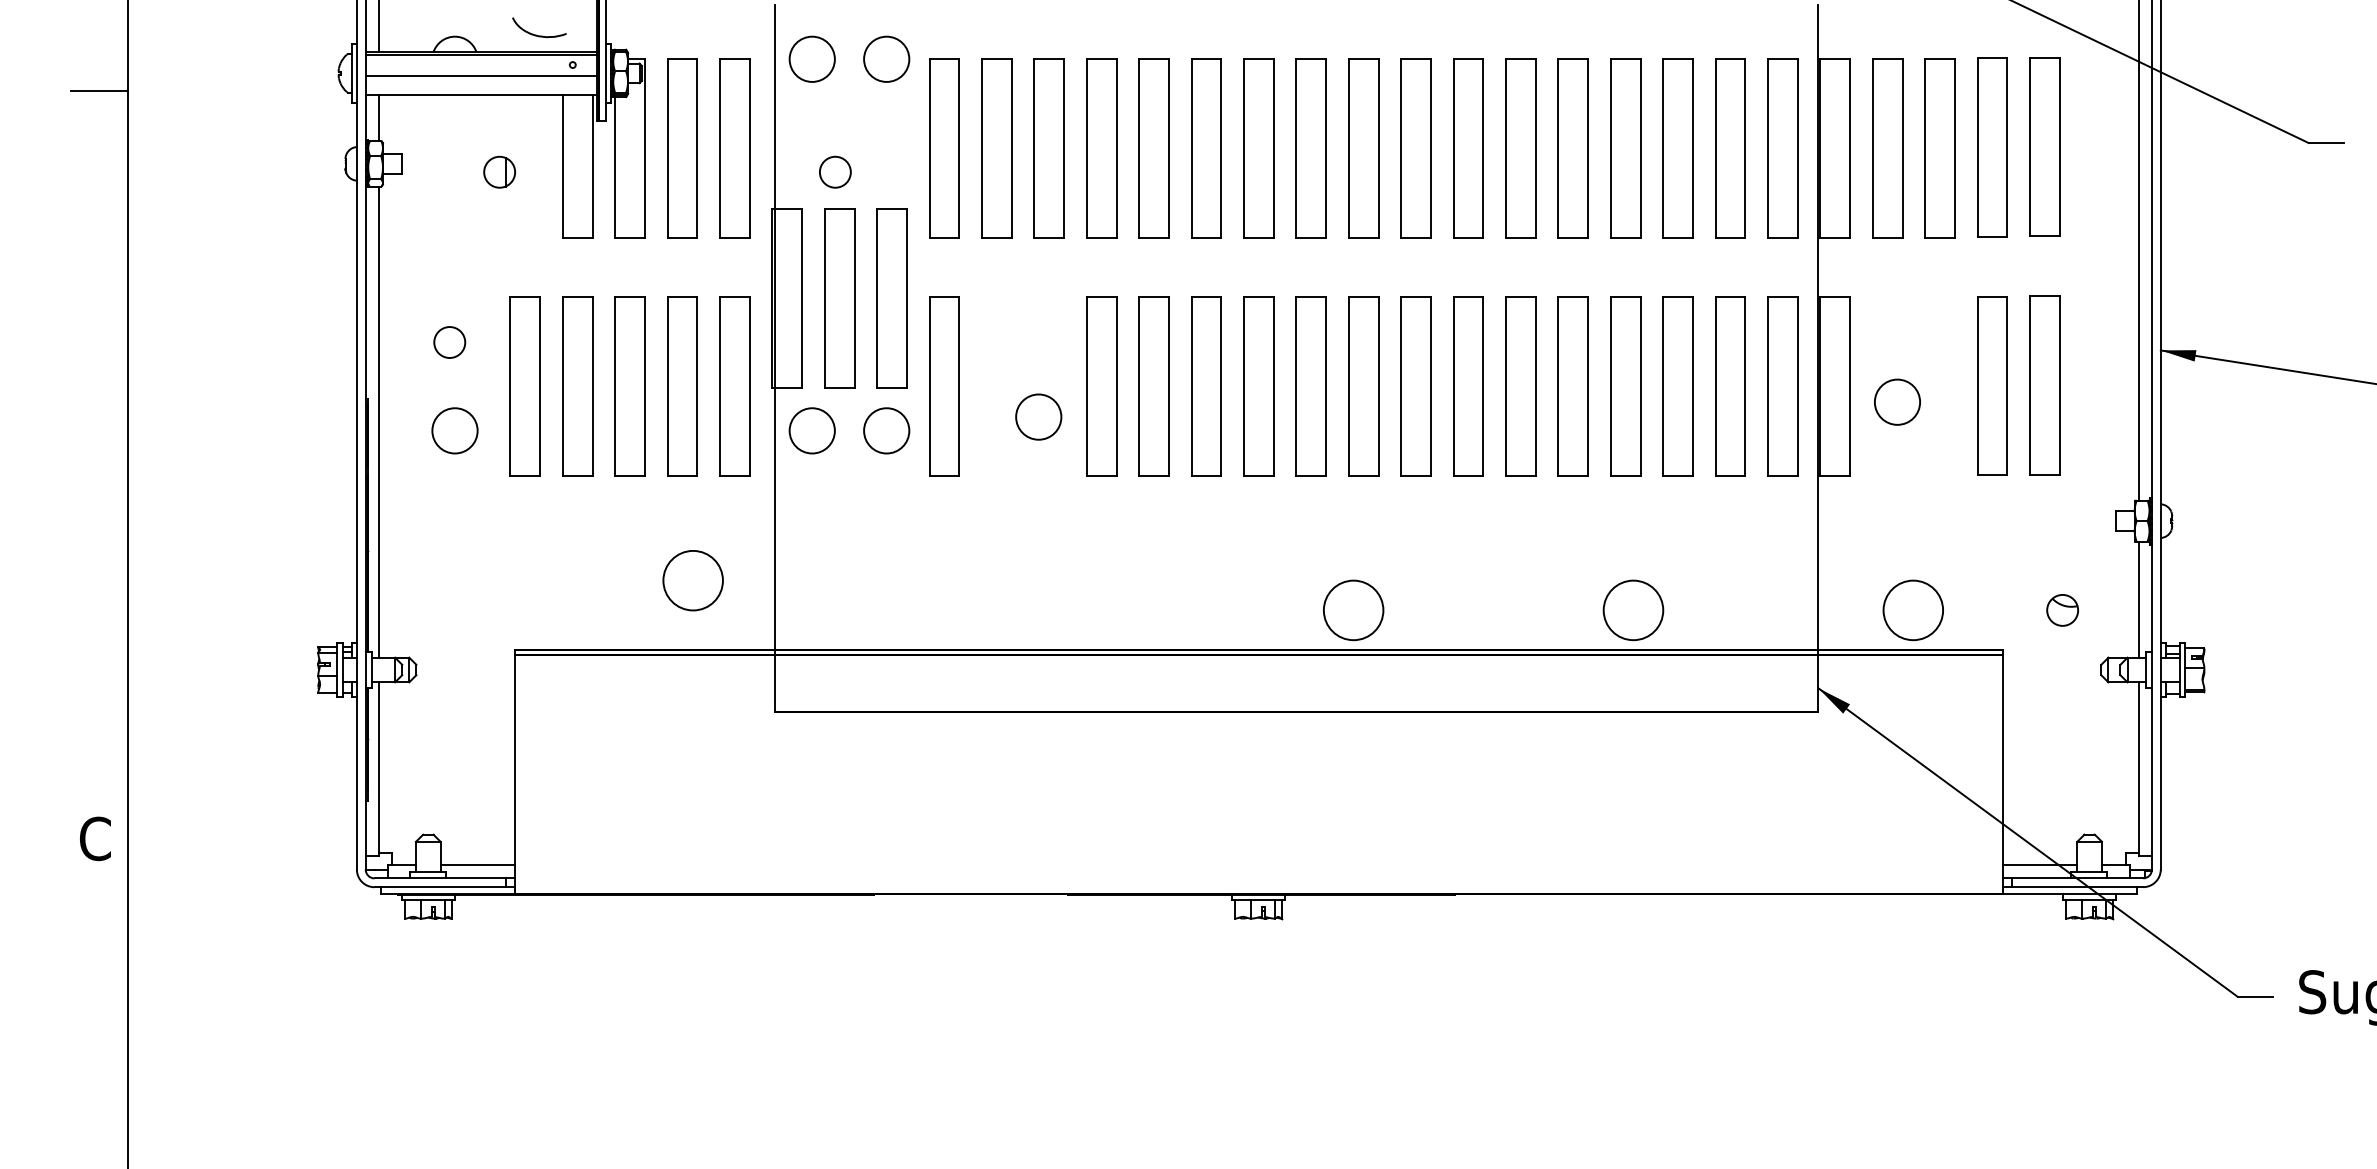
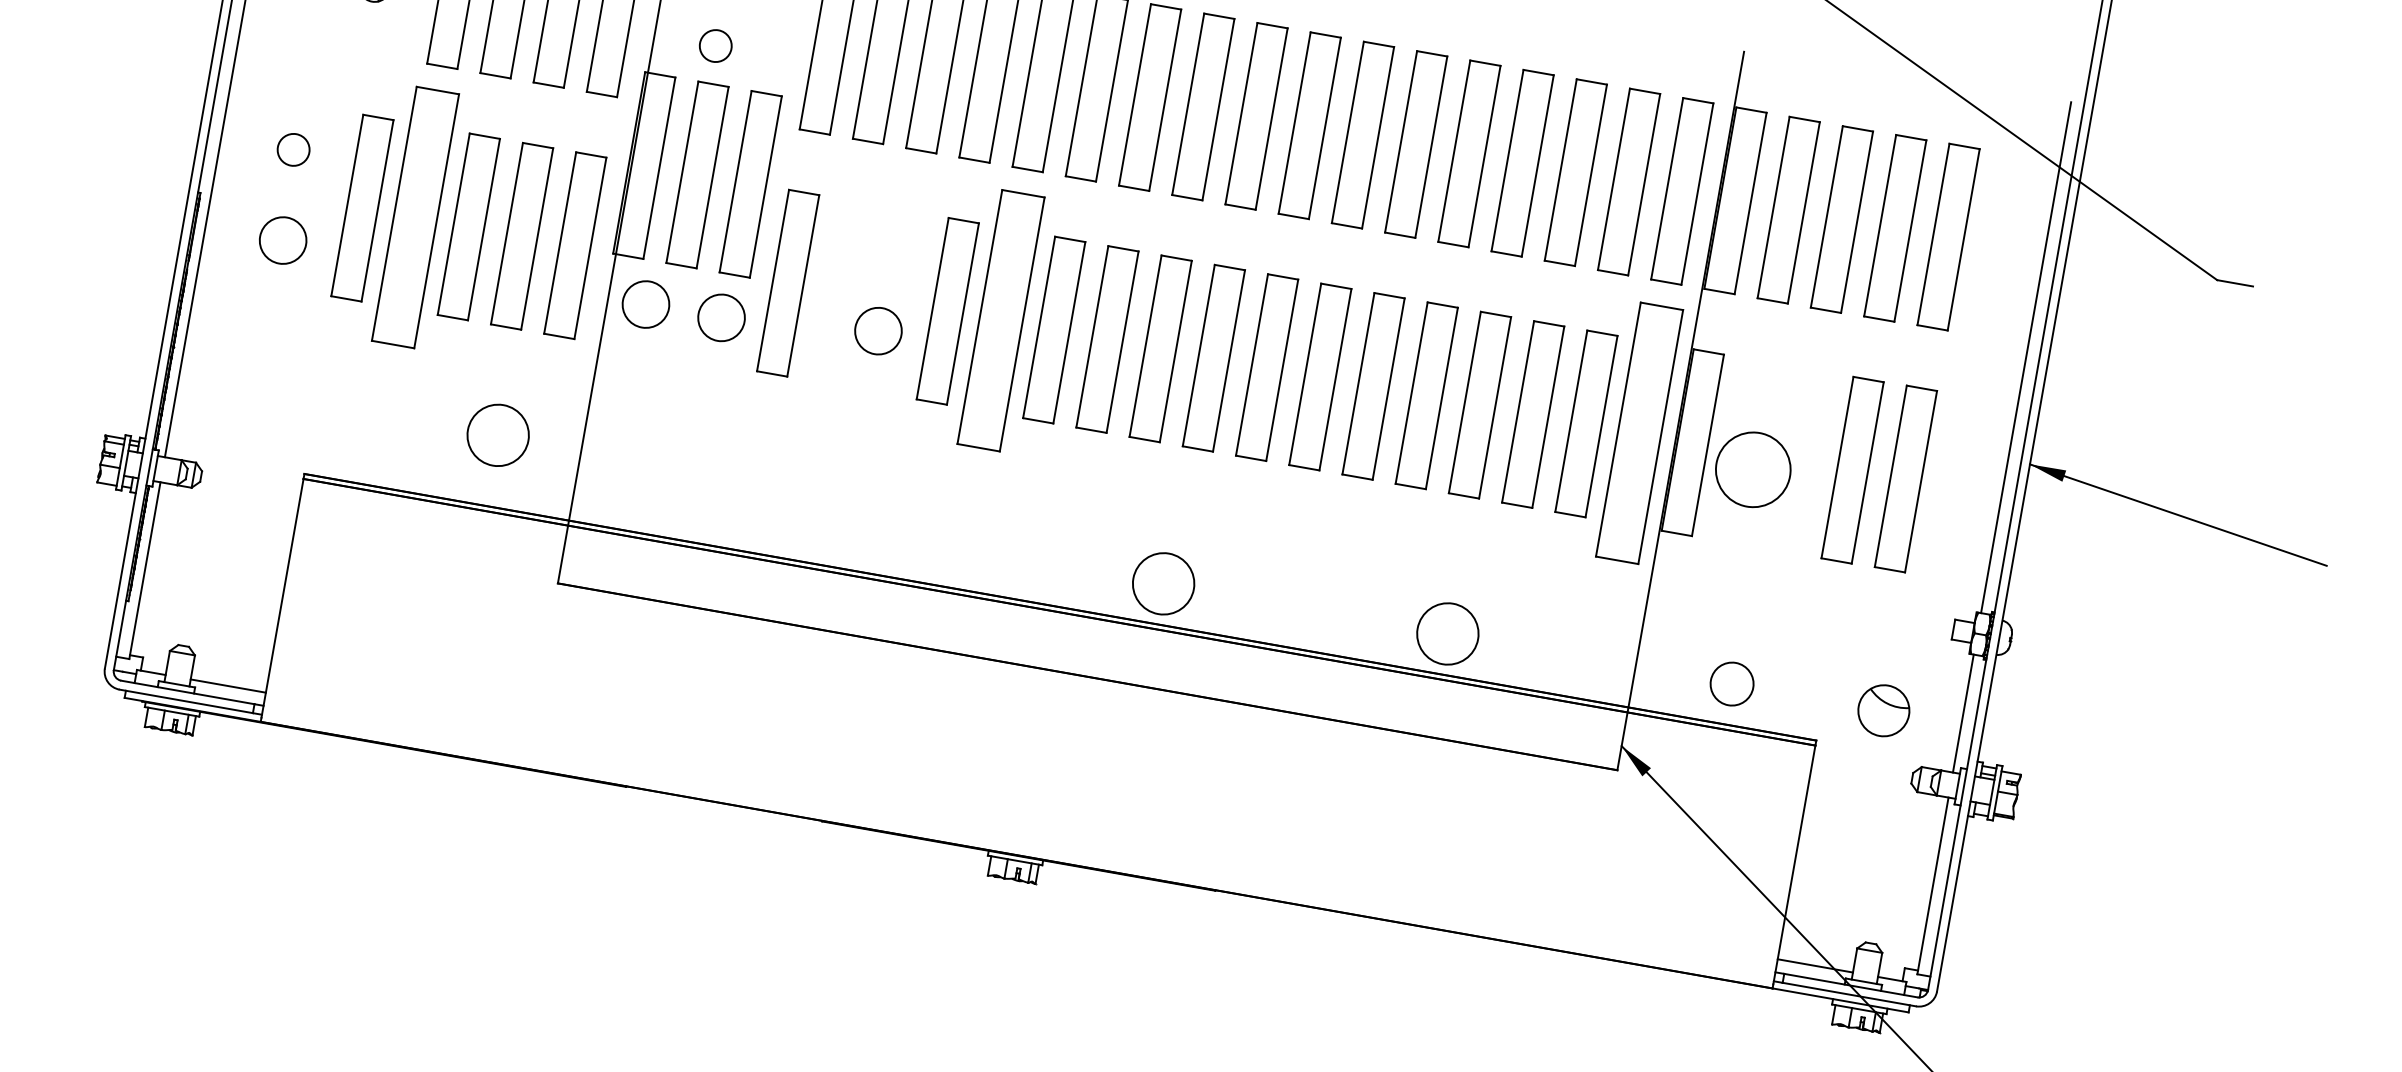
part: (577, 386) -> (415, 217), size x1.4
part: (1153, 386) -> (1000, 320), size x1.4
part: (1782, 386) -> (1639, 433), size x1.4
circle: (1897, 401) -> (1753, 469), size x1.6
circle: (1913, 610) -> (1732, 684), size x0.7
part: (2062, 610) -> (1883, 710), size x1.6

